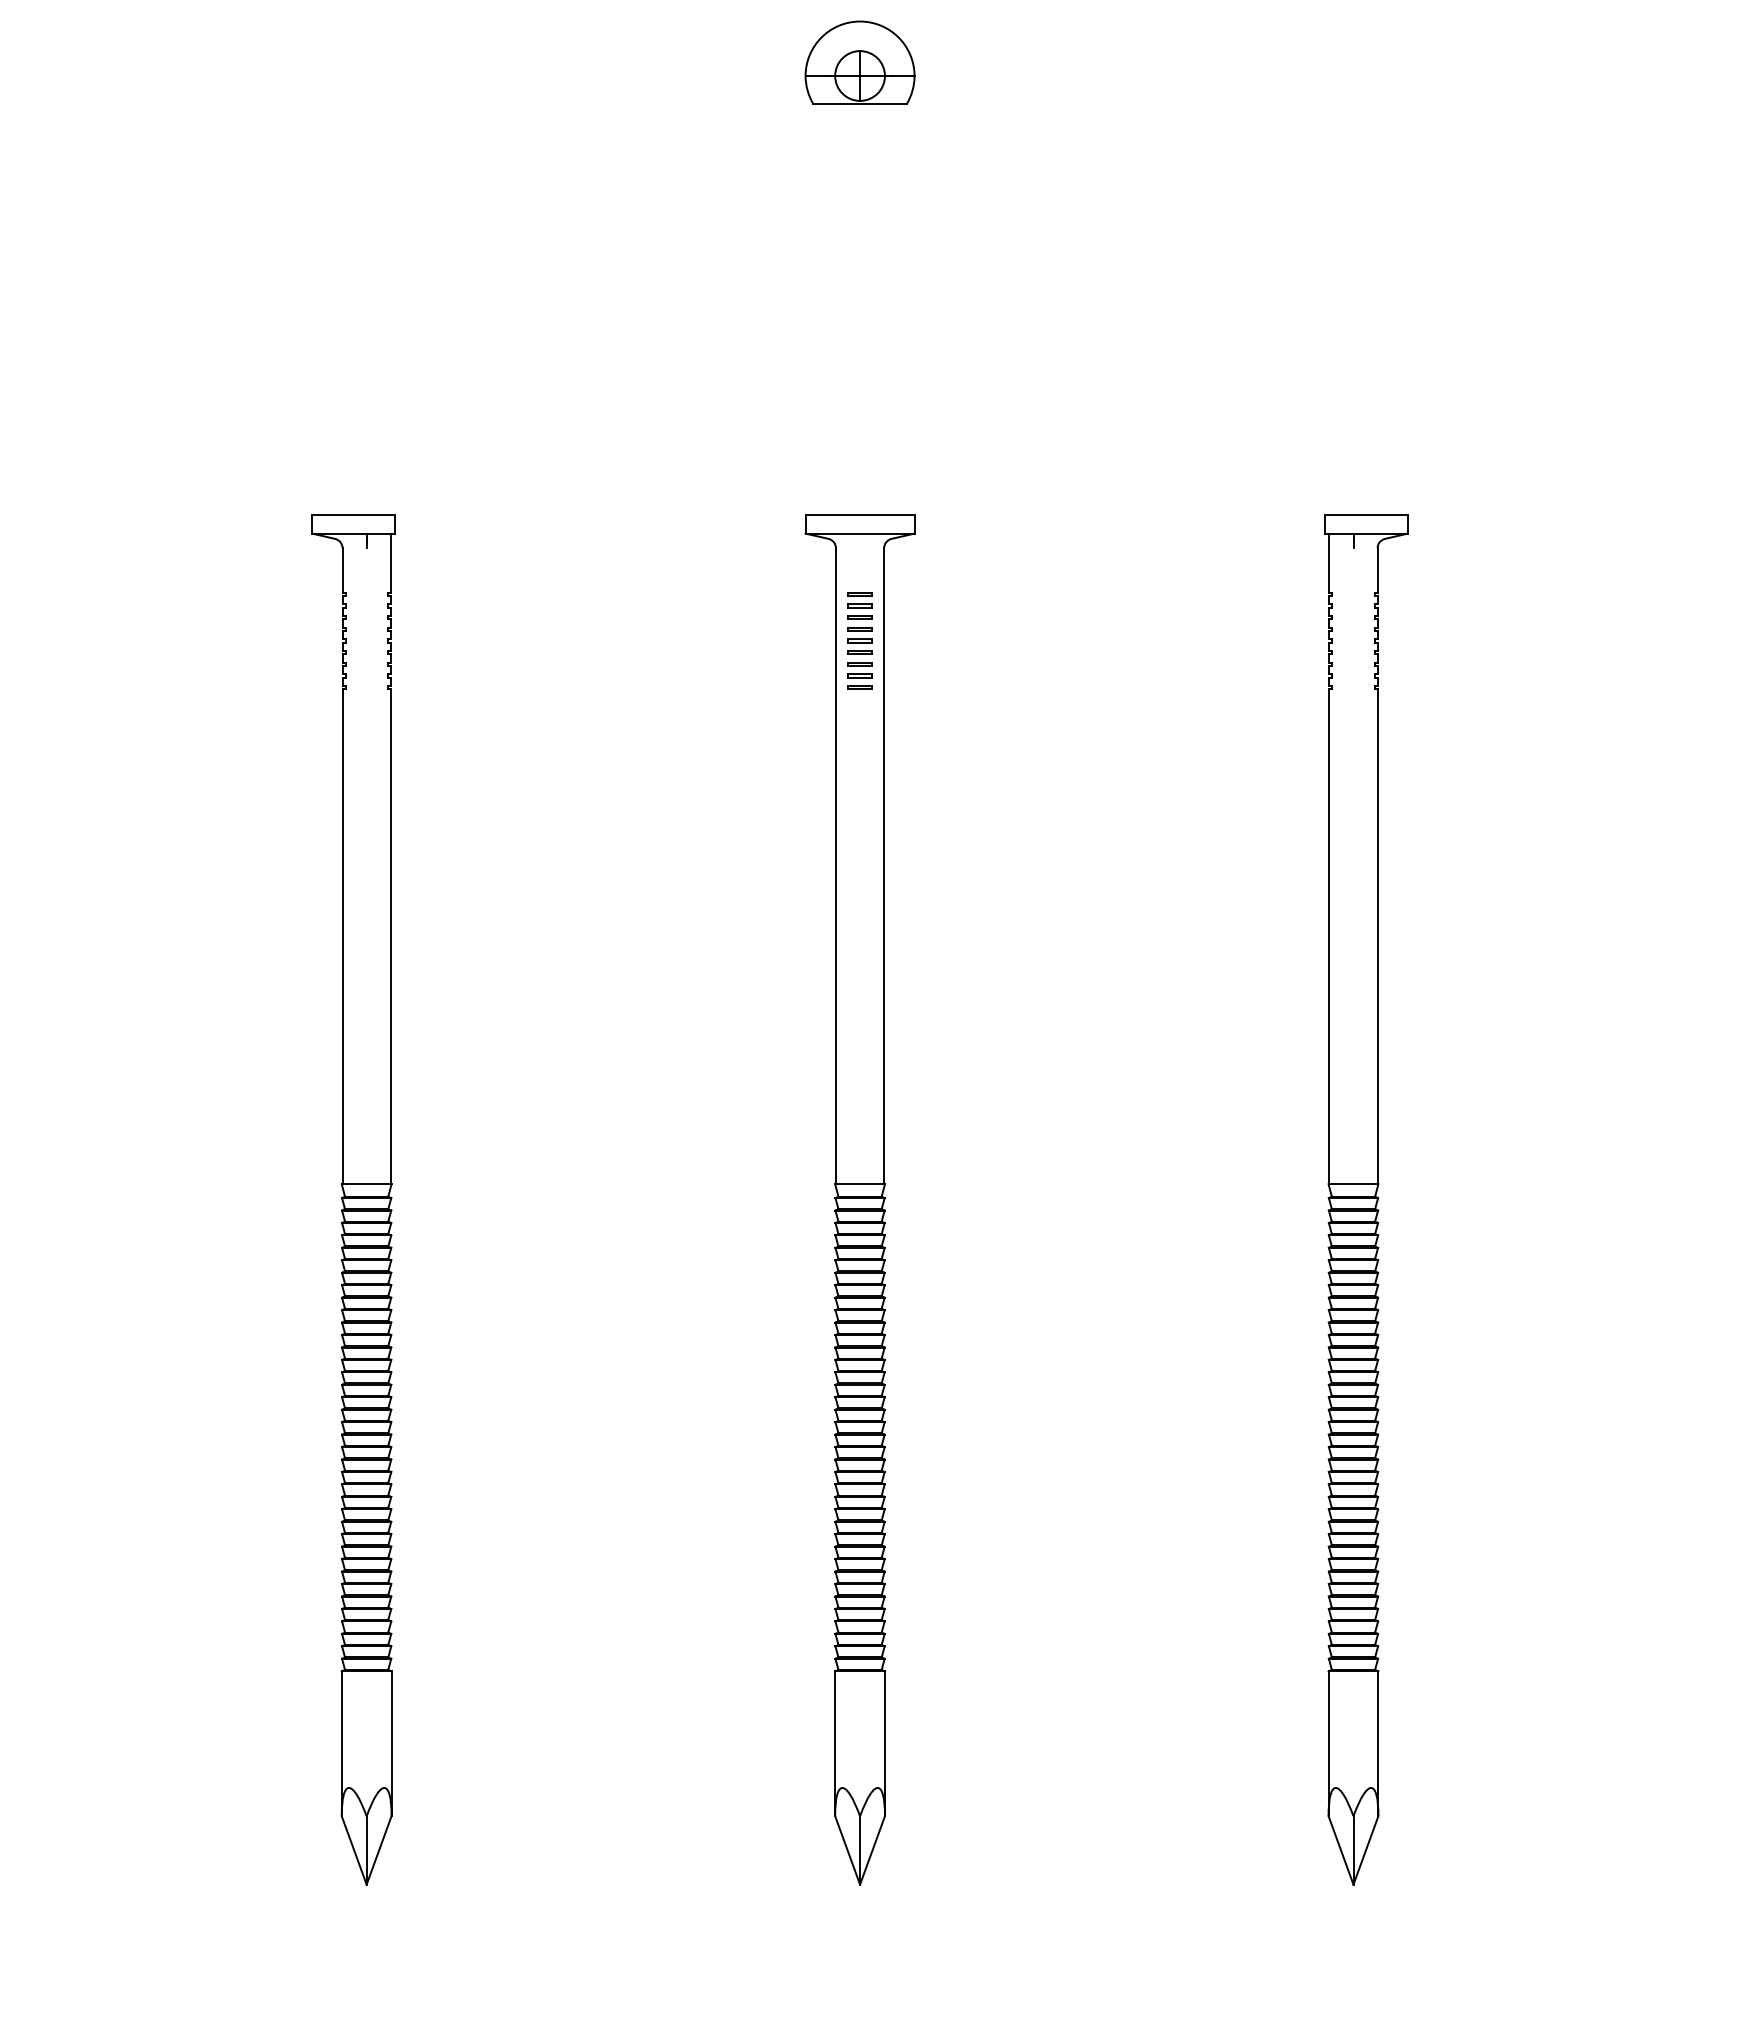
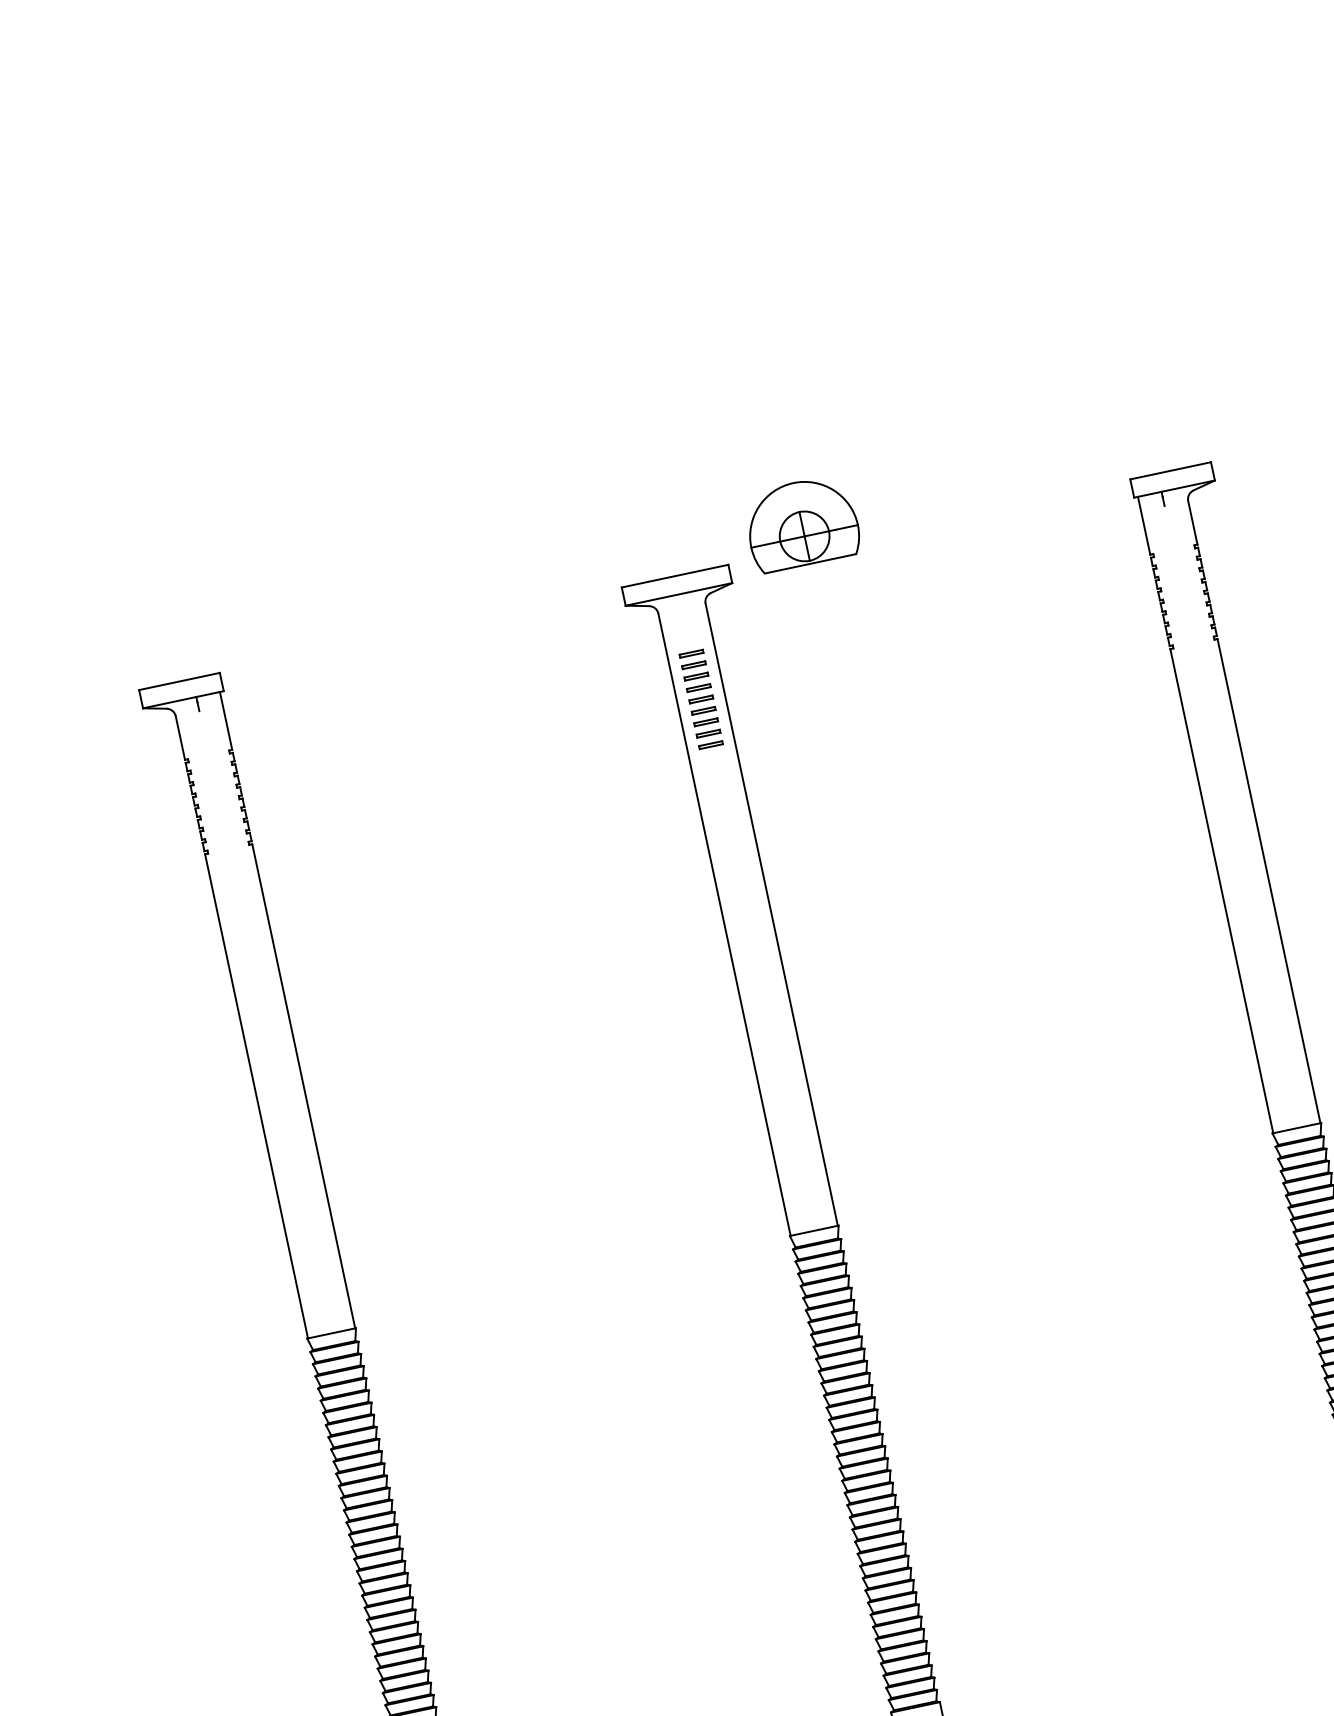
part: (859, 62) -> (801, 523), moved

